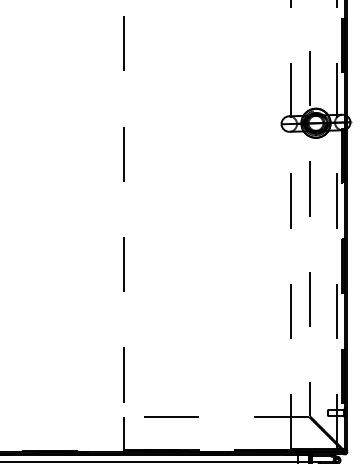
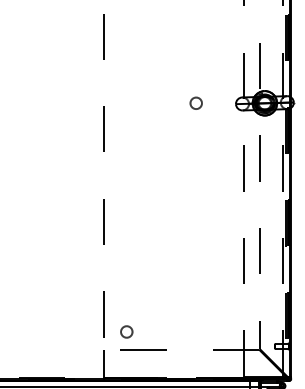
circle: (233, 122) -> (195, 102), added
circle: (151, 395) -> (126, 331), added

